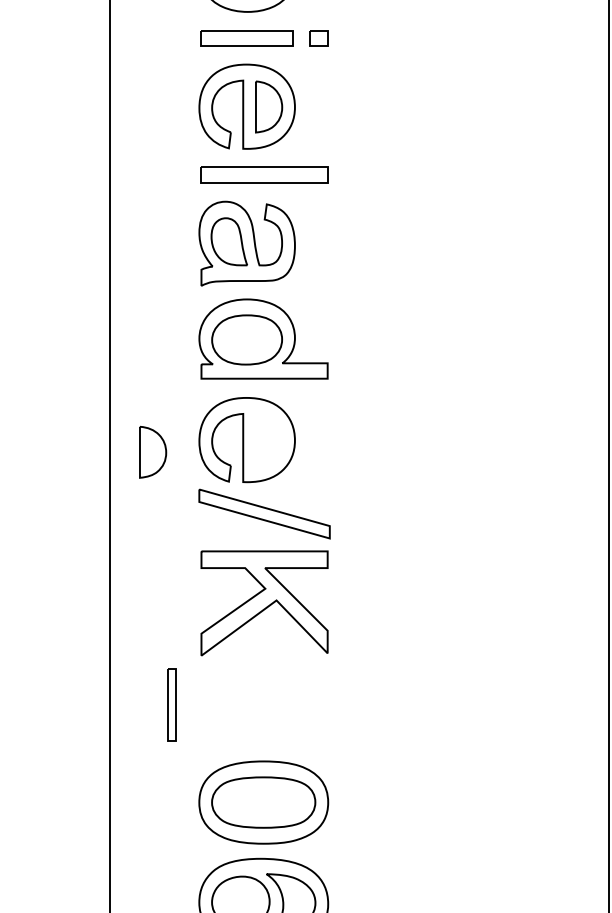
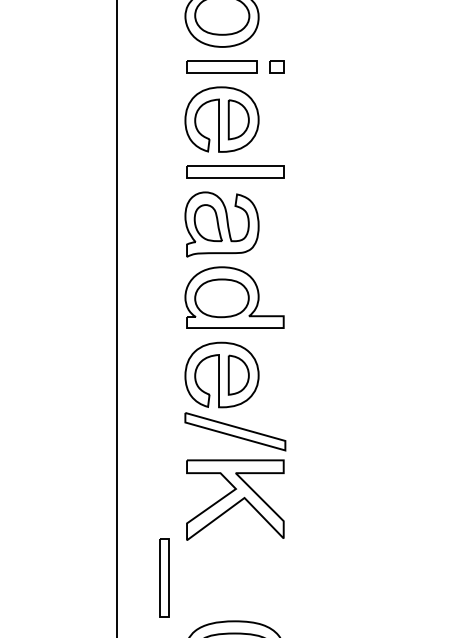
part: (153, 452) -> (239, 375), moved
part: (171, 704) -> (164, 577), size x1.43

